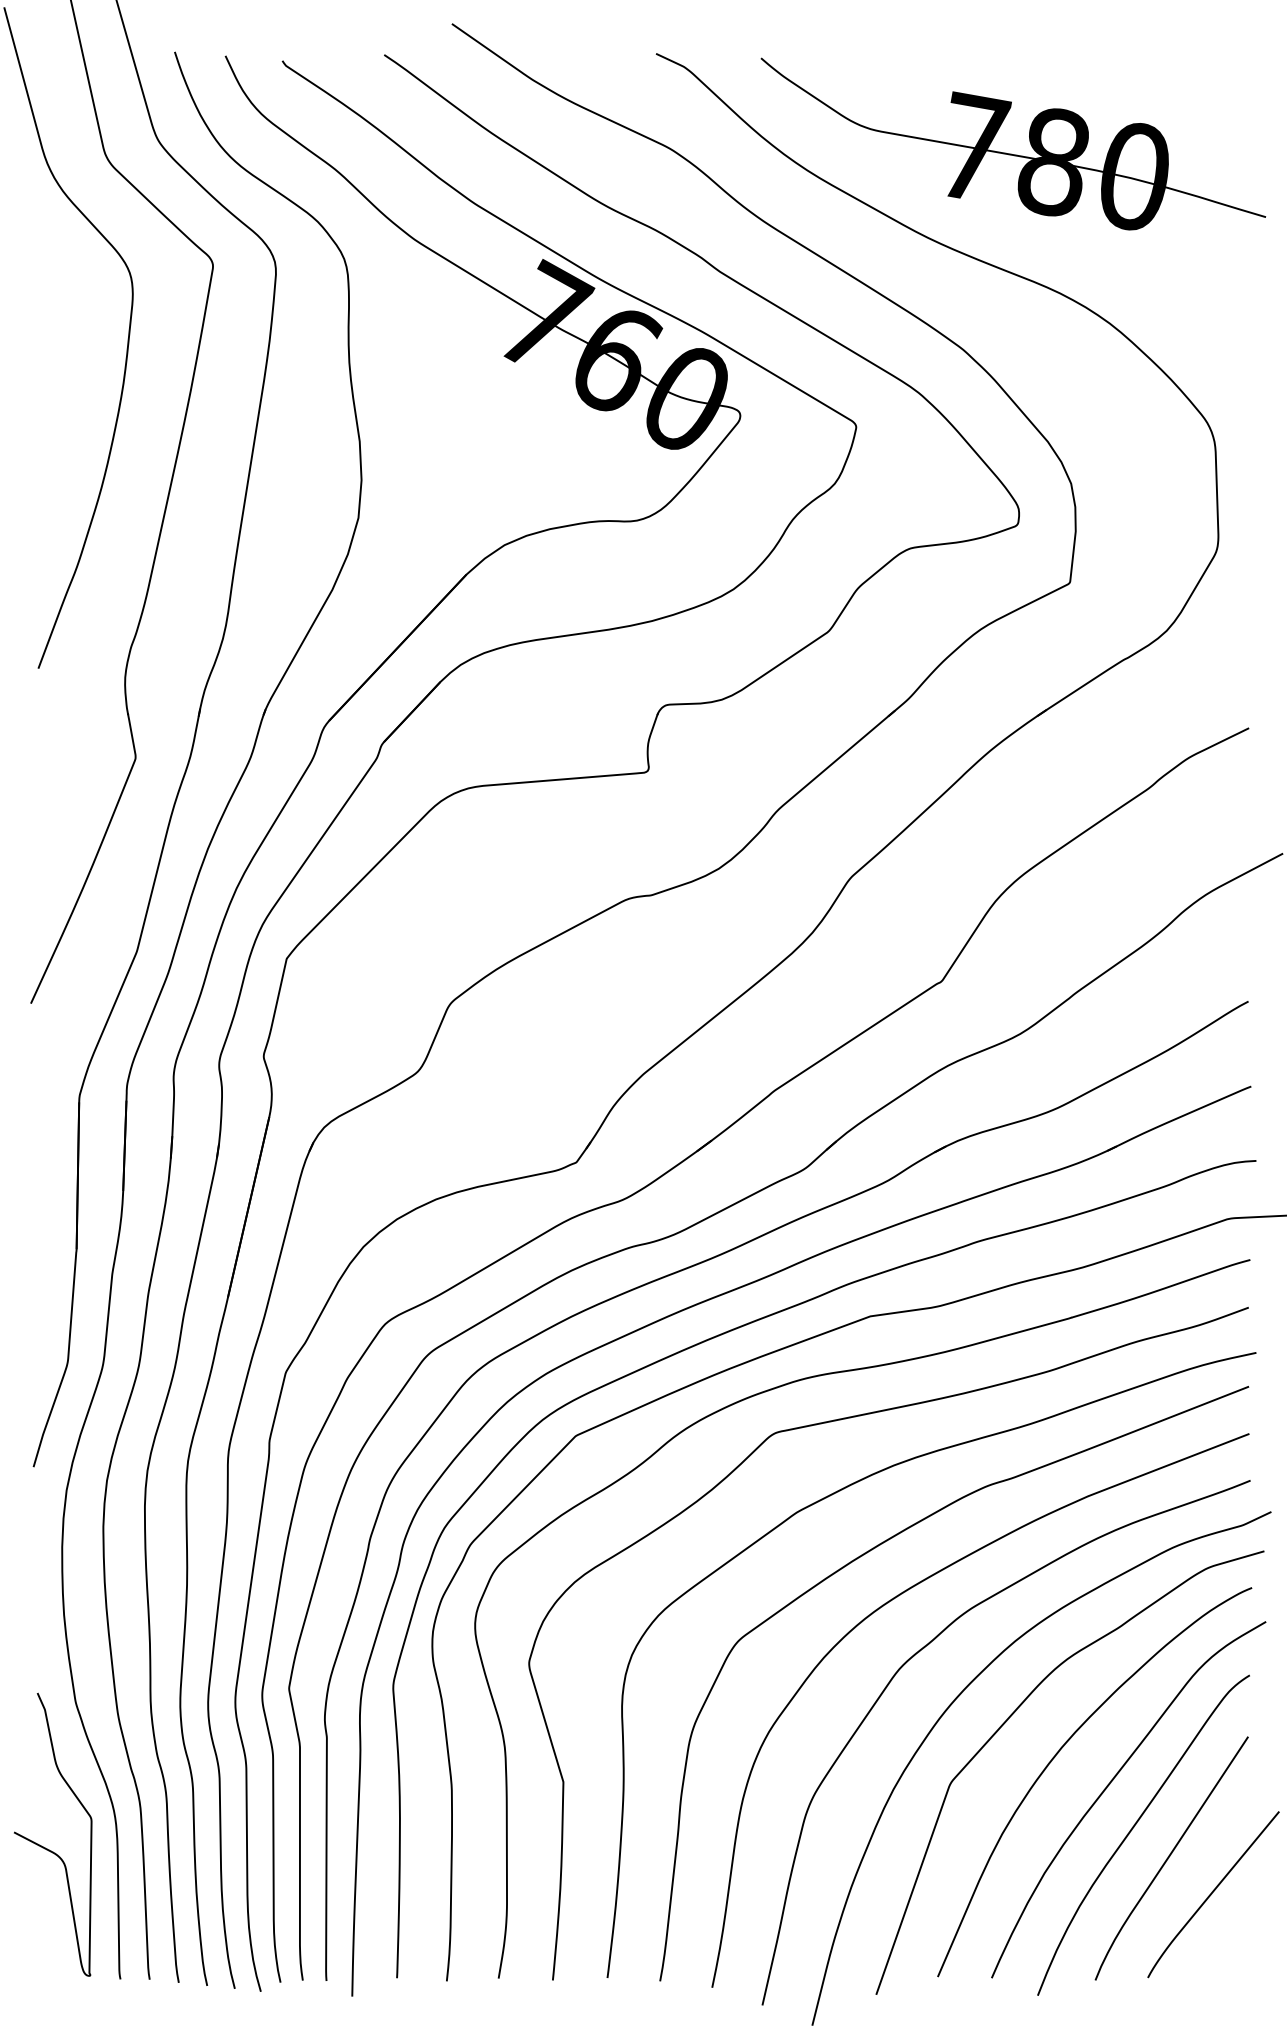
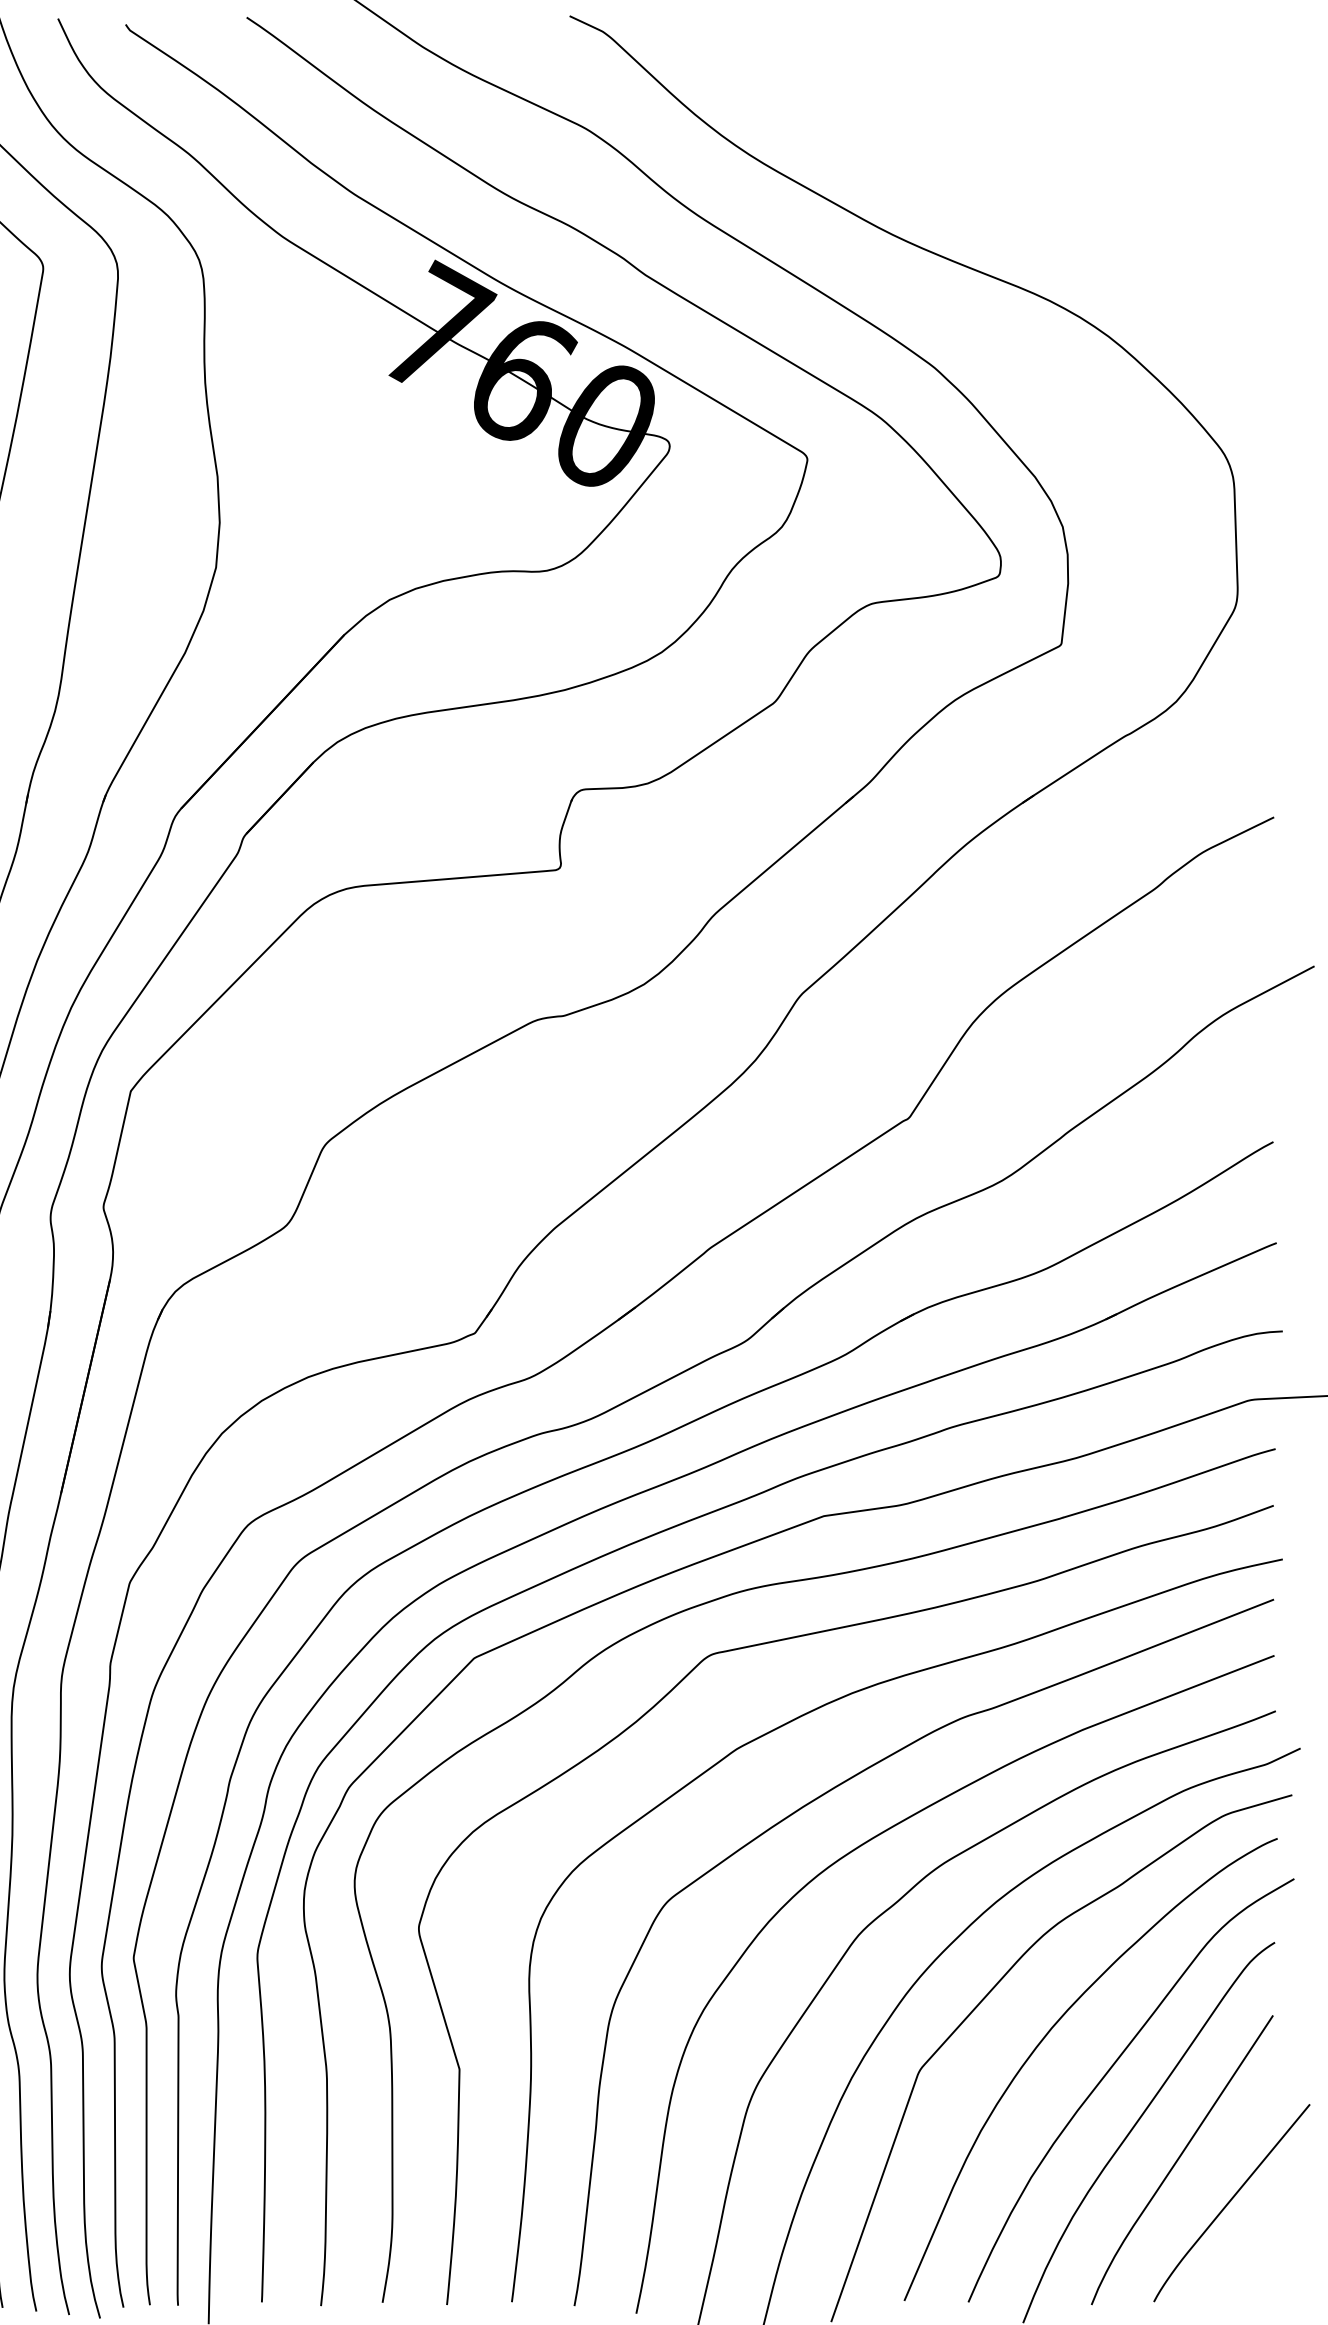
part: (1011, 153) -> (991, 134), removed

